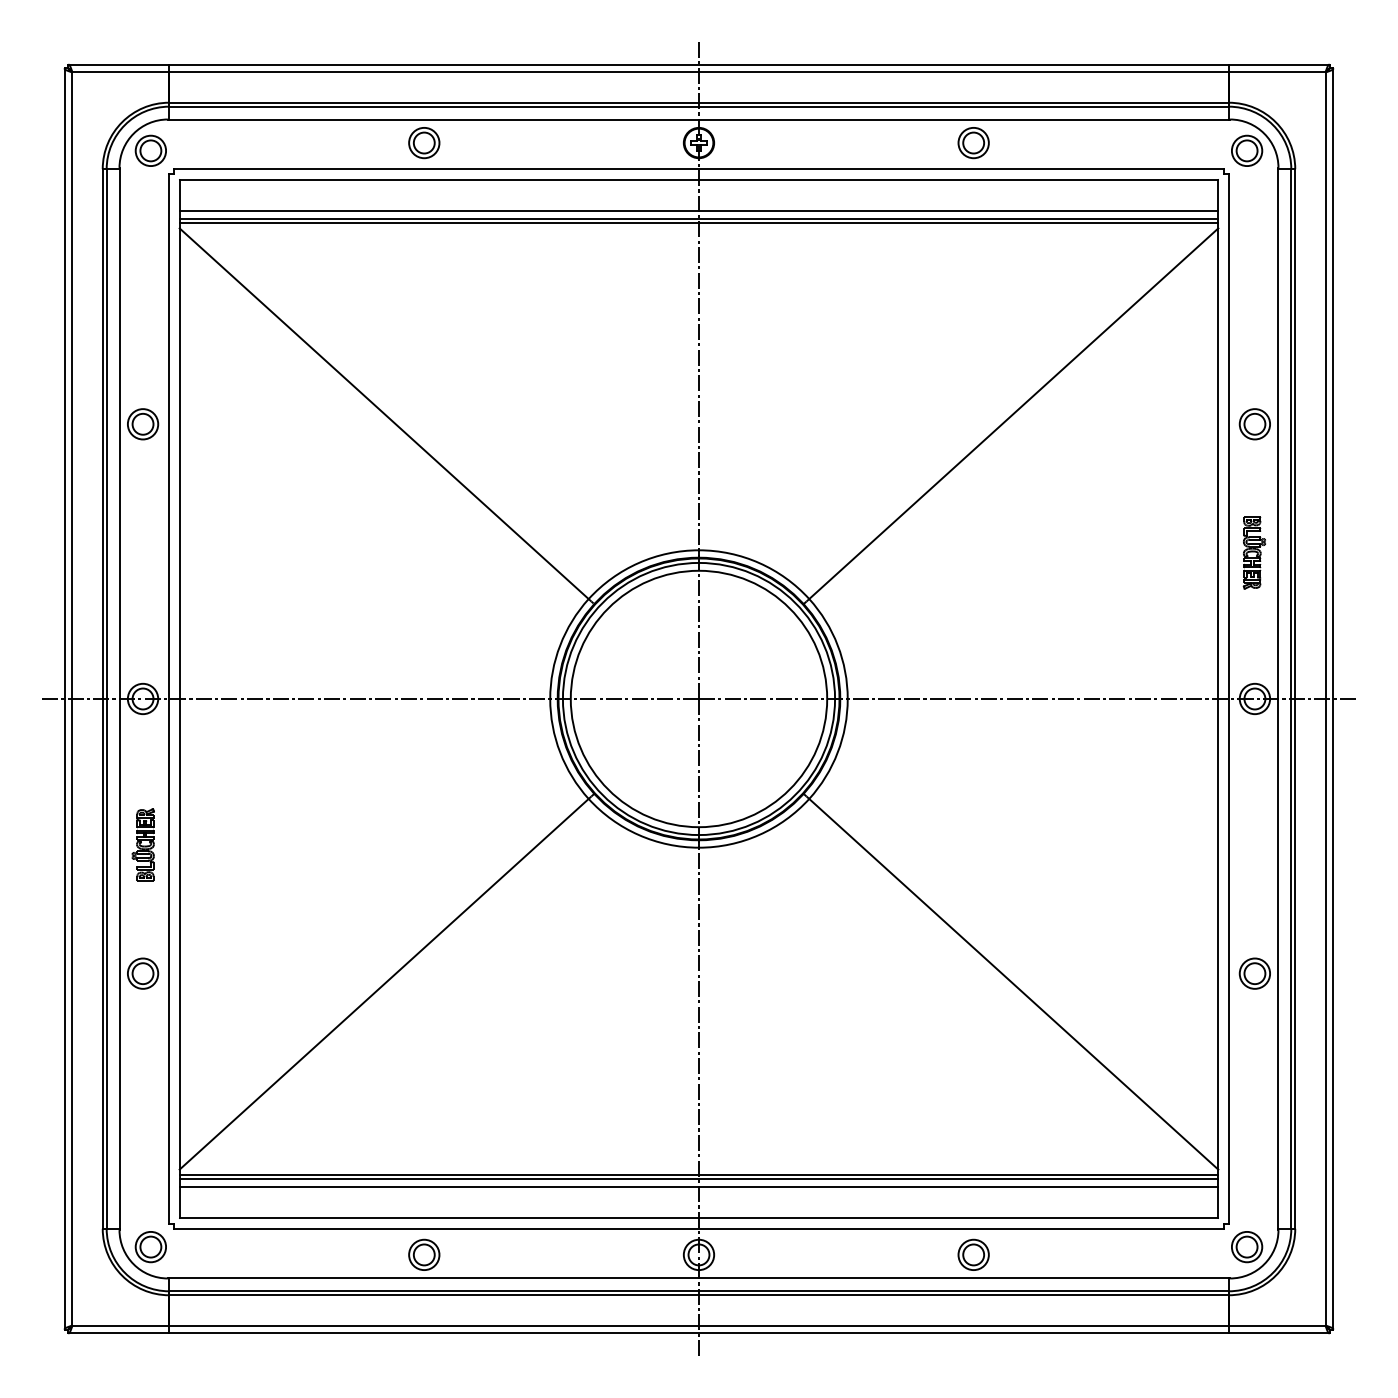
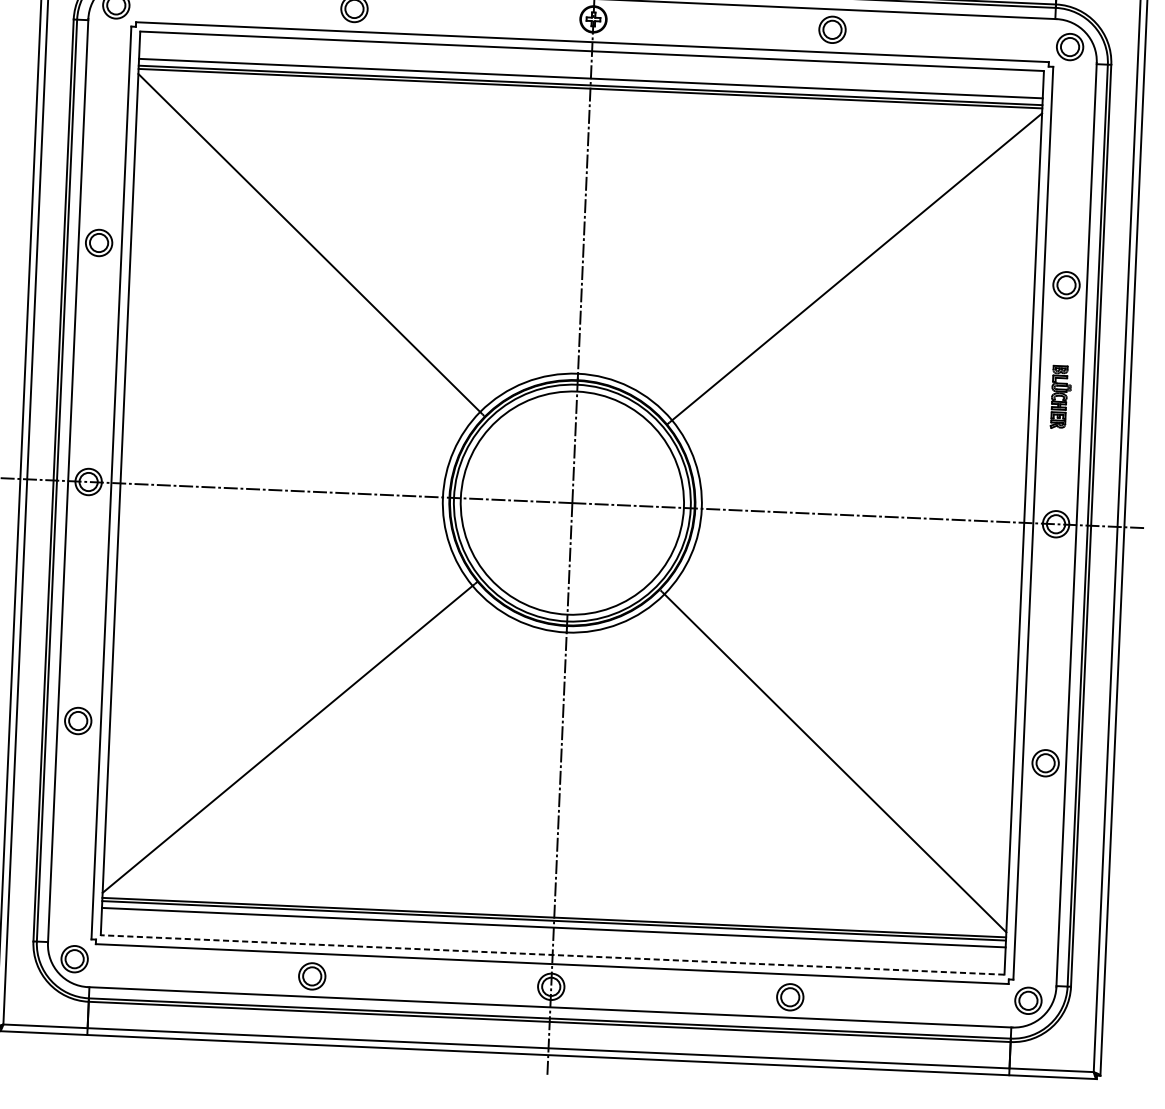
part: (142, 844) -> (82, 608), removed
line: (698, 1218) -> (552, 955), solid -> dashed

